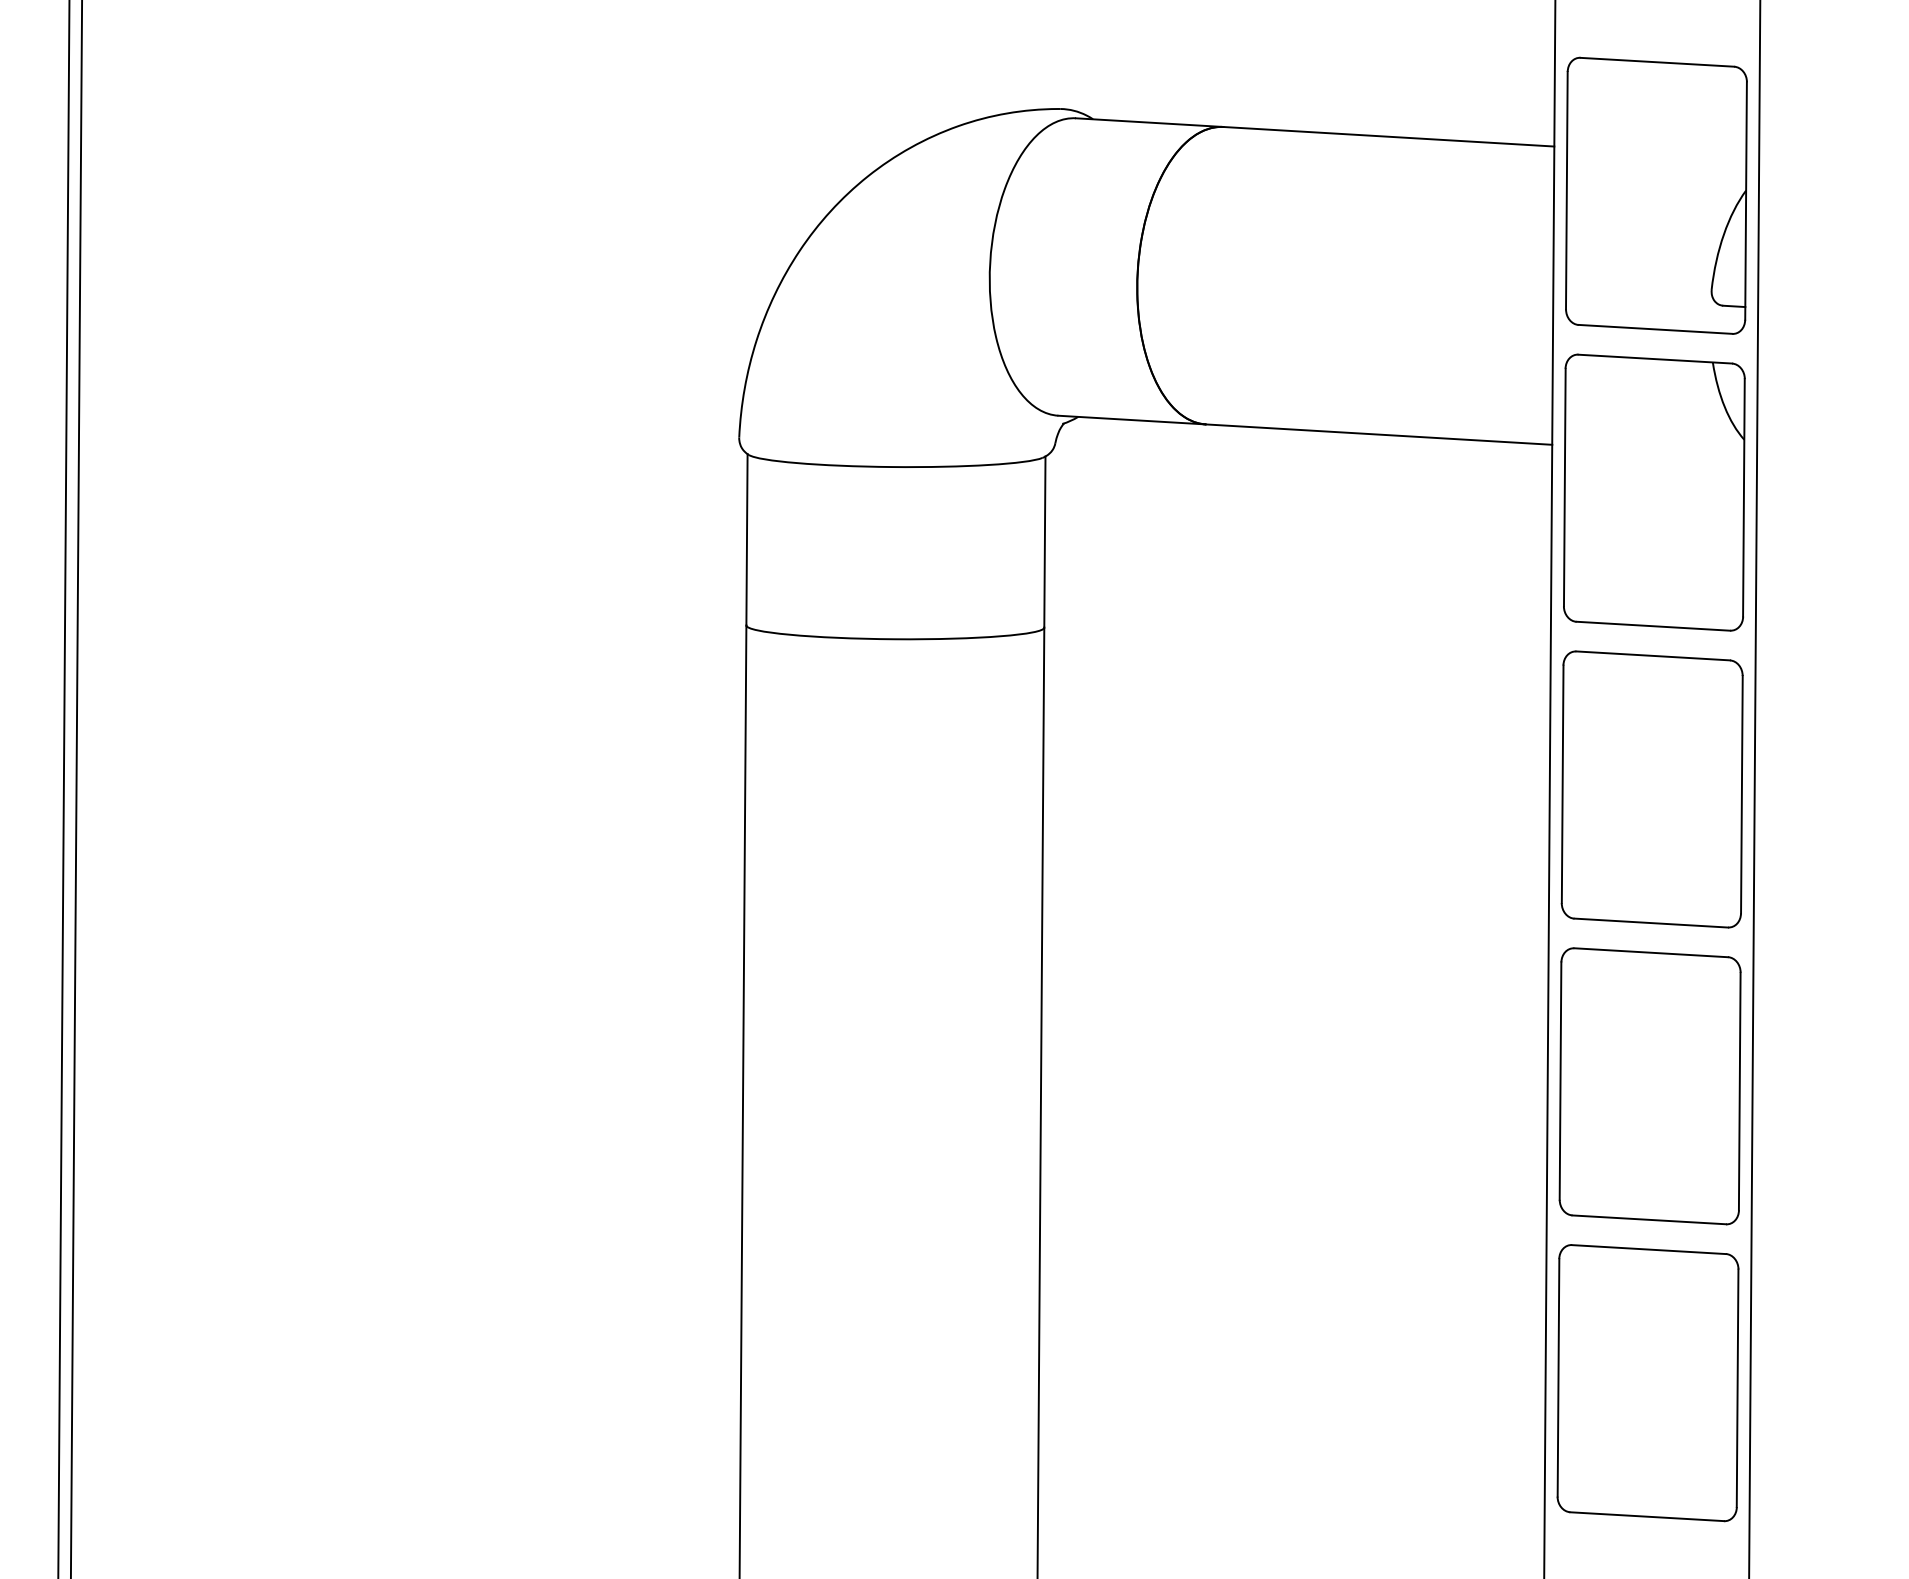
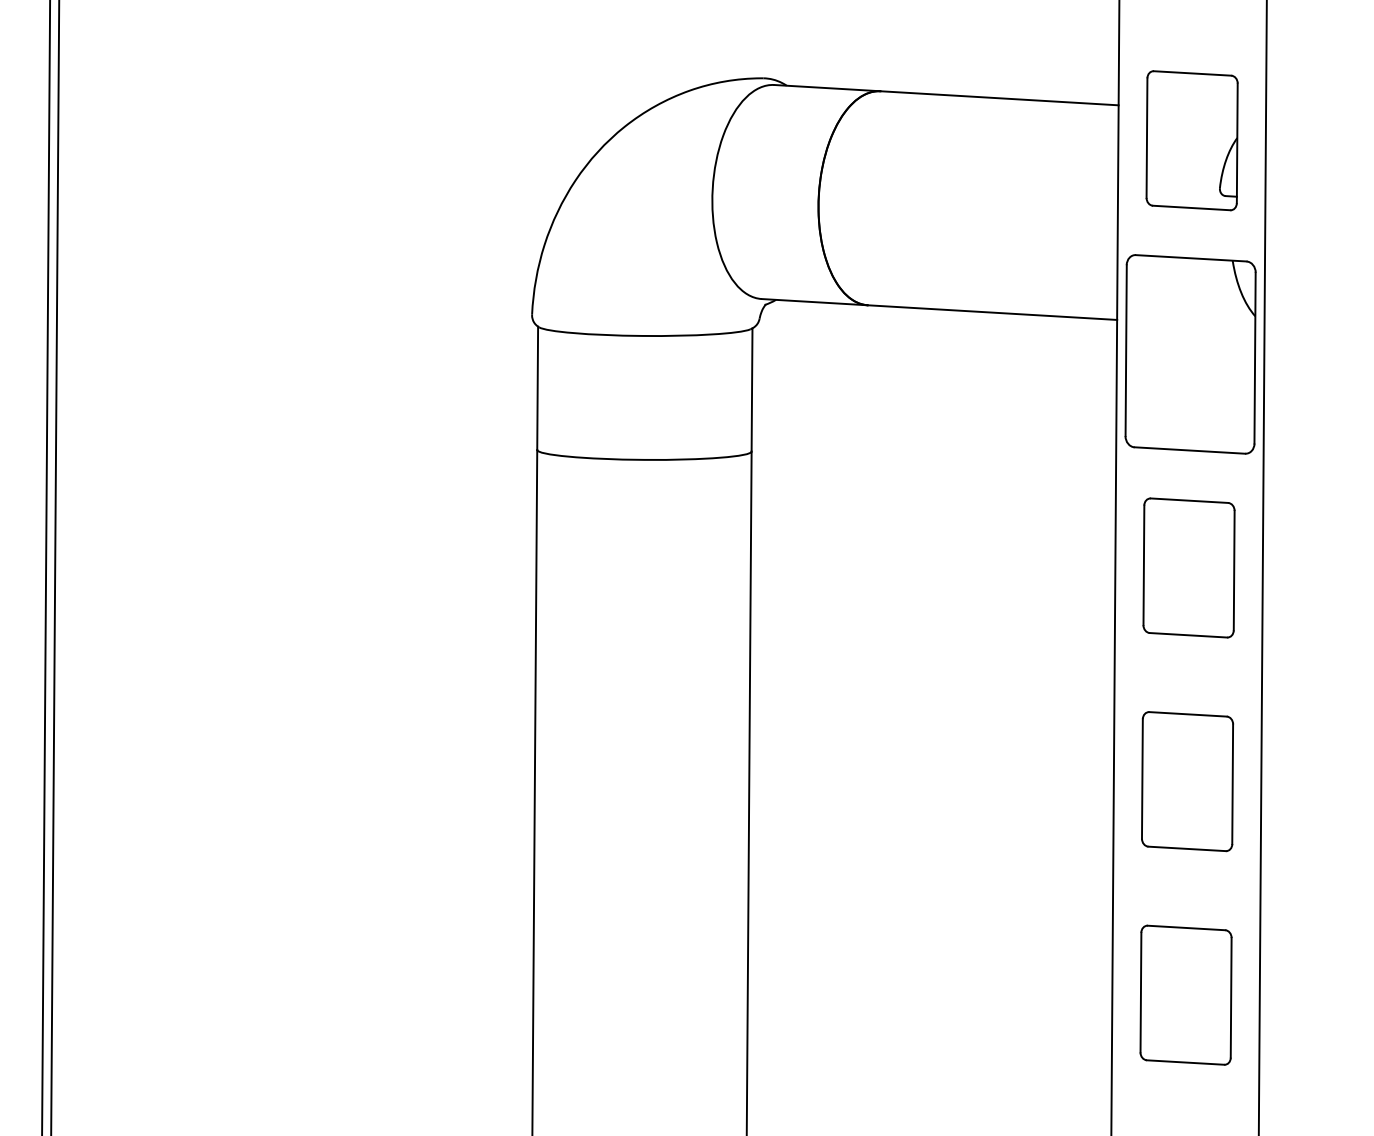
part: (1656, 195) -> (1192, 140), size x0.7
part: (1651, 789) -> (1188, 568), size x0.7
part: (1649, 1086) -> (1187, 781), size x0.7
part: (1647, 1383) -> (1185, 995), size x0.7

